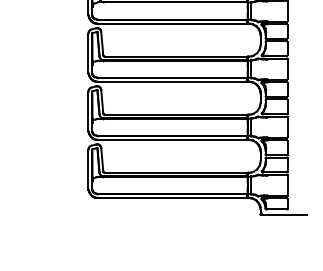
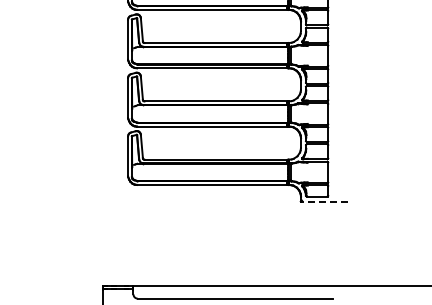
line: (283, 214) -> (323, 201), solid -> dashed

